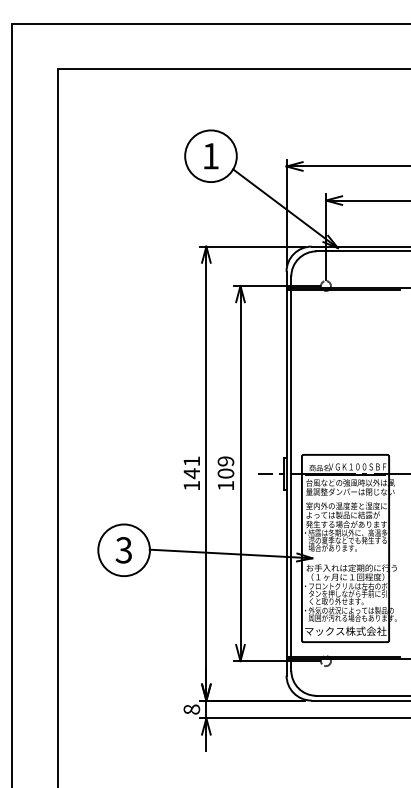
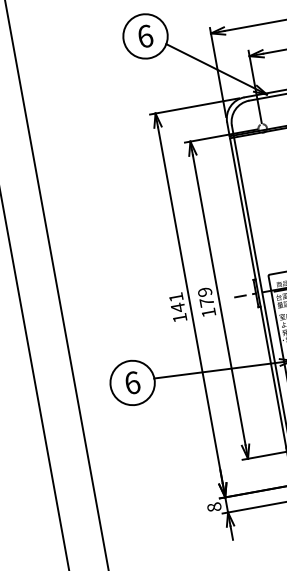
text: (211, 156) -> (146, 36), 1 -> 6
text: (225, 473) -> (206, 302), 109 -> 179
text: (123, 550) -> (132, 383), 3 -> 6

